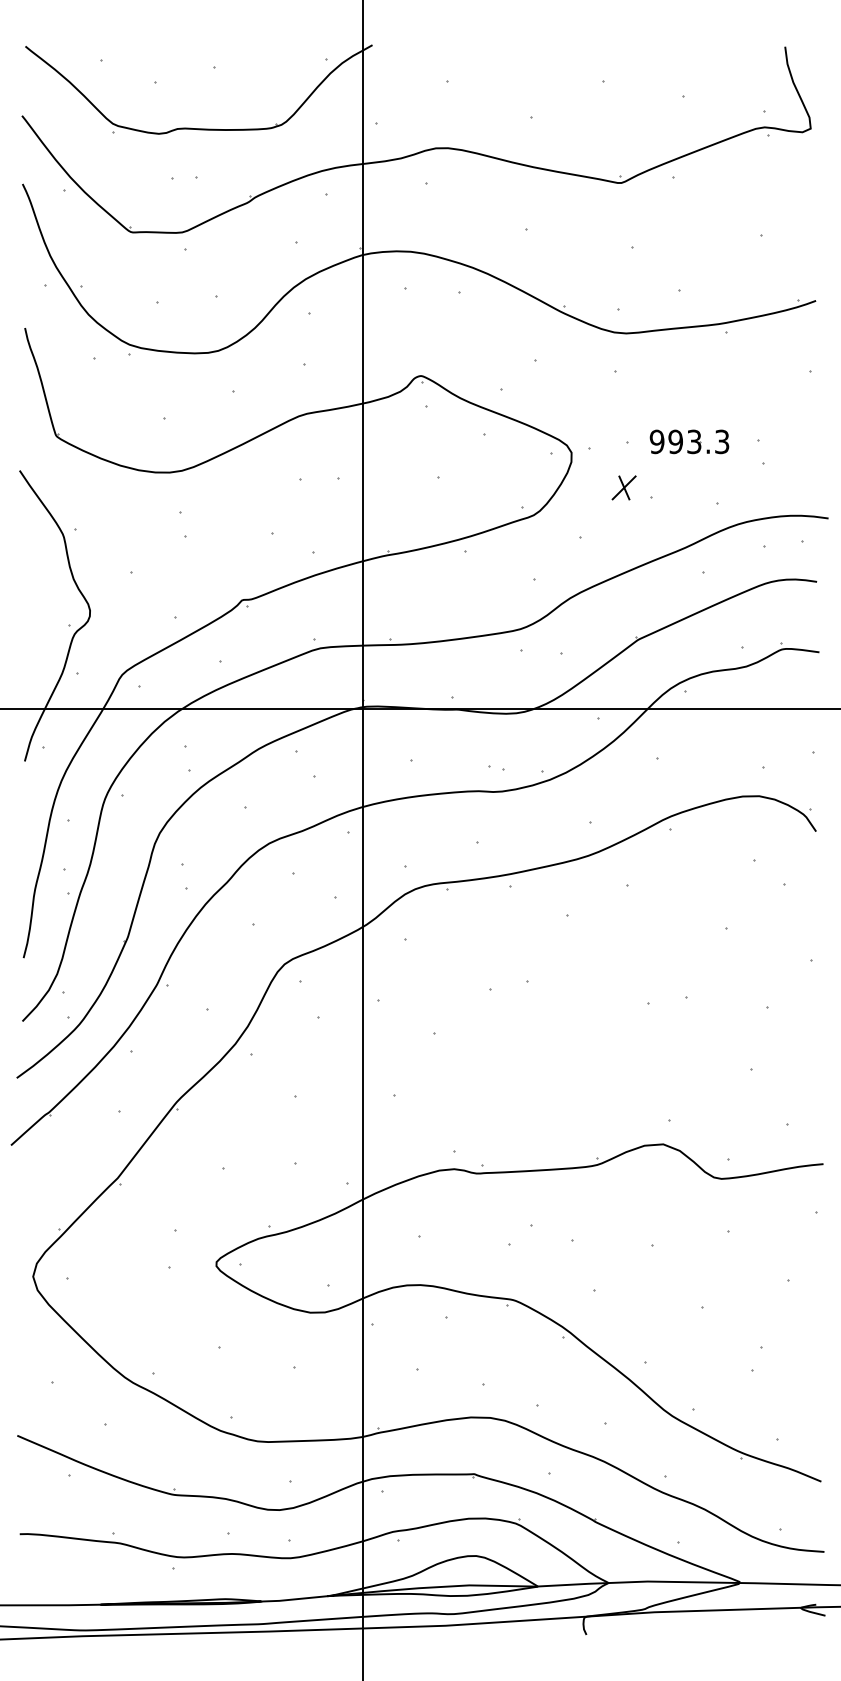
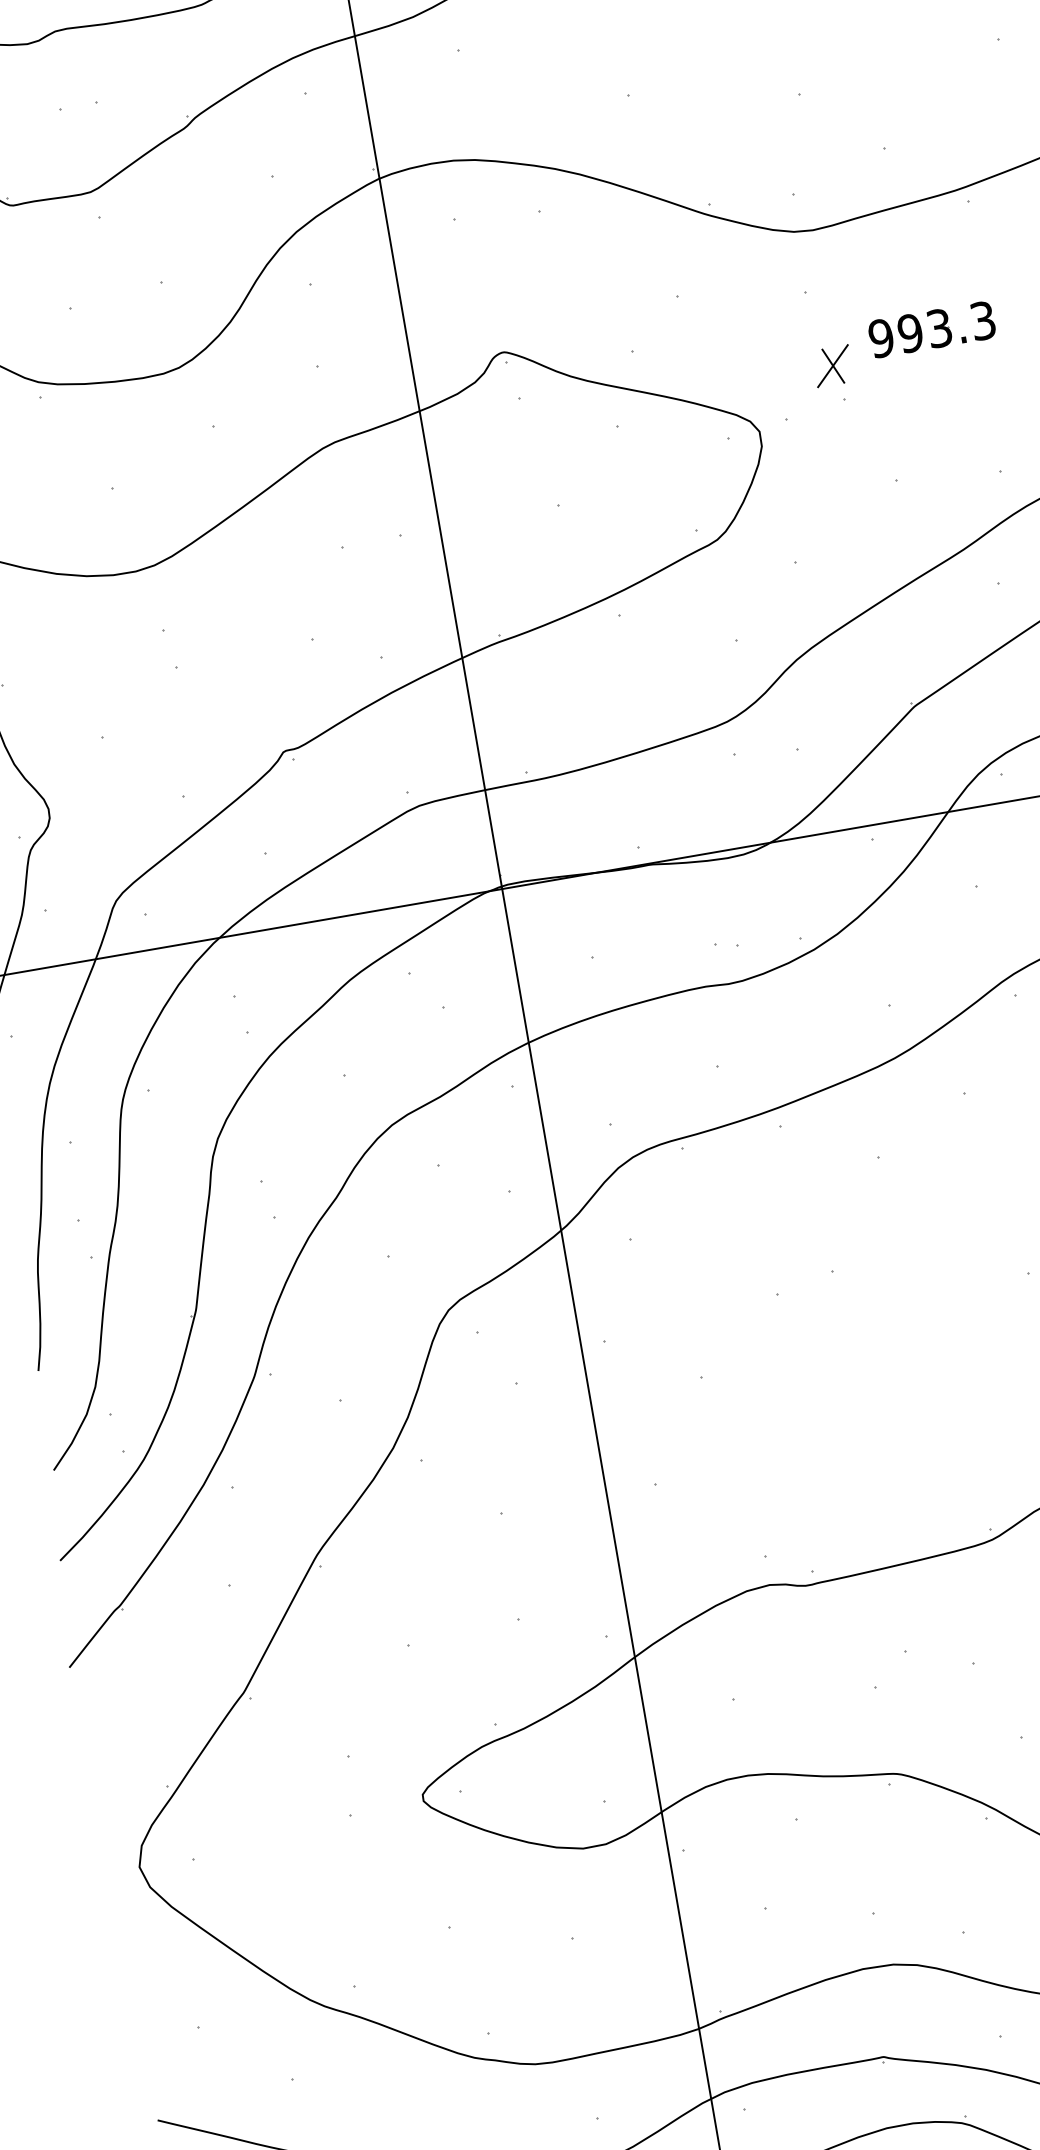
part: (689, 441) -> (931, 329), moved
part: (623, 487) -> (831, 365), moved

